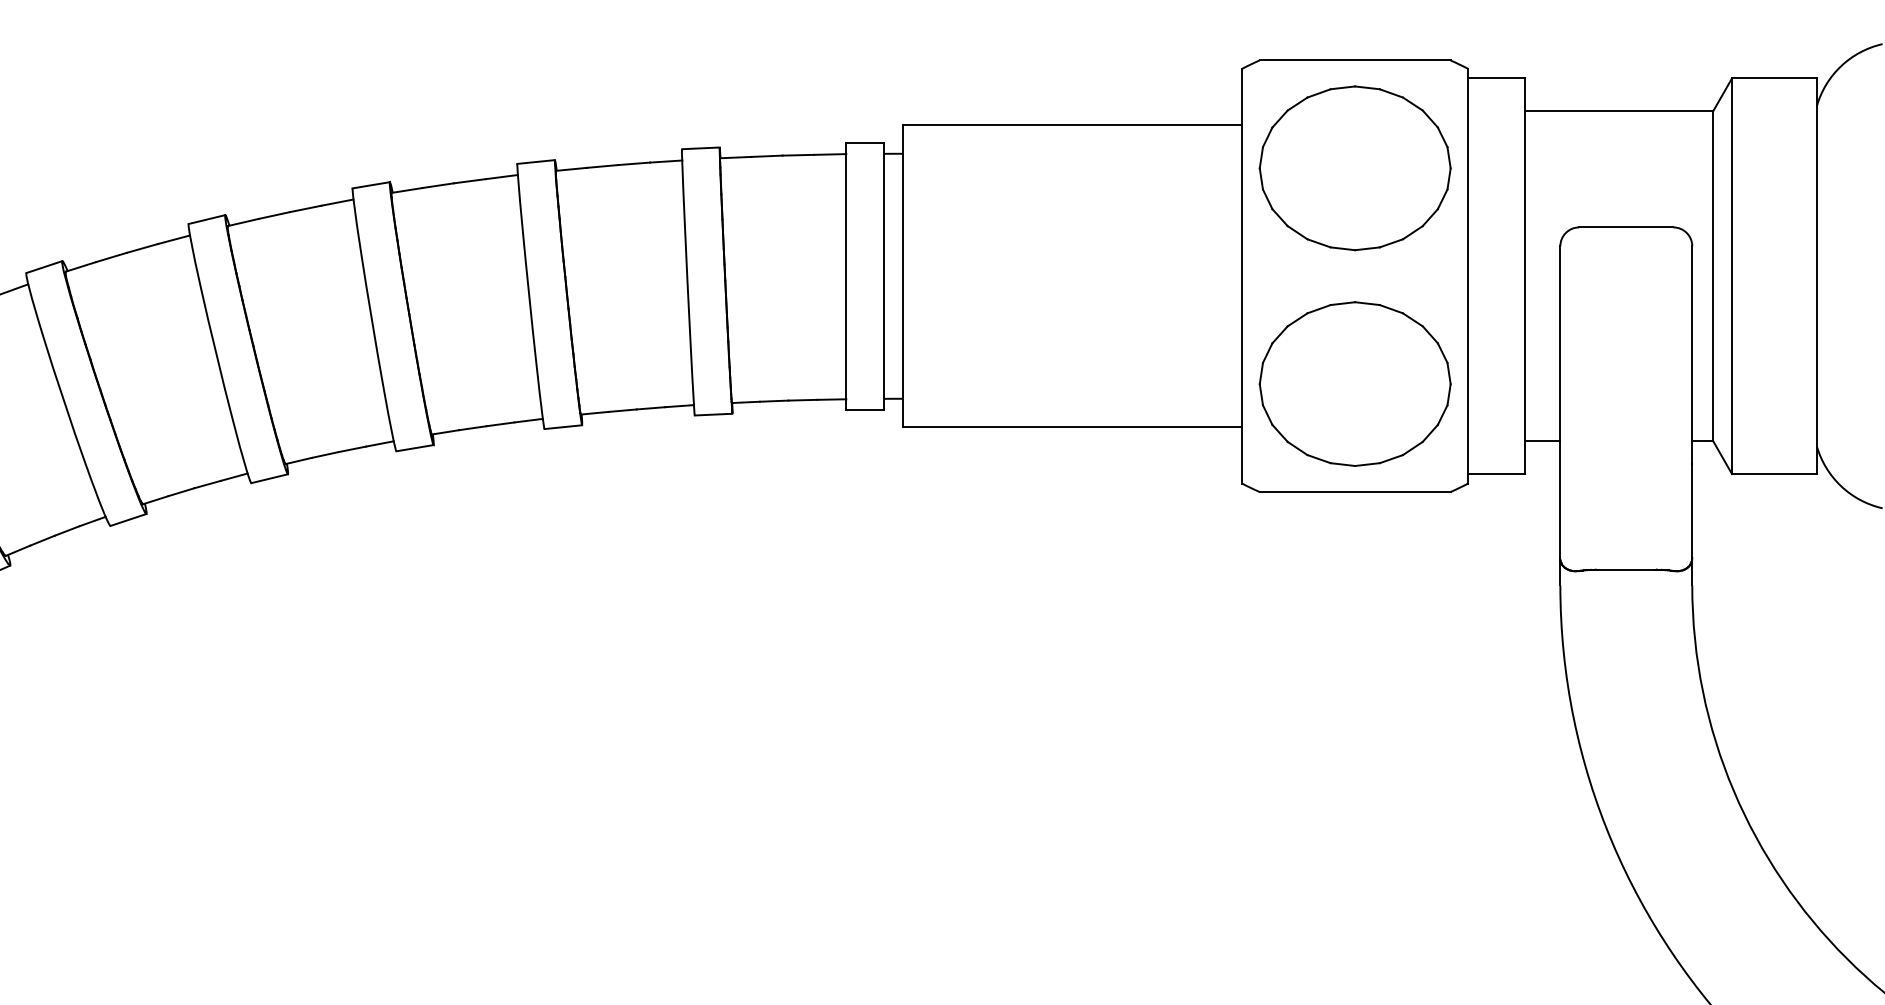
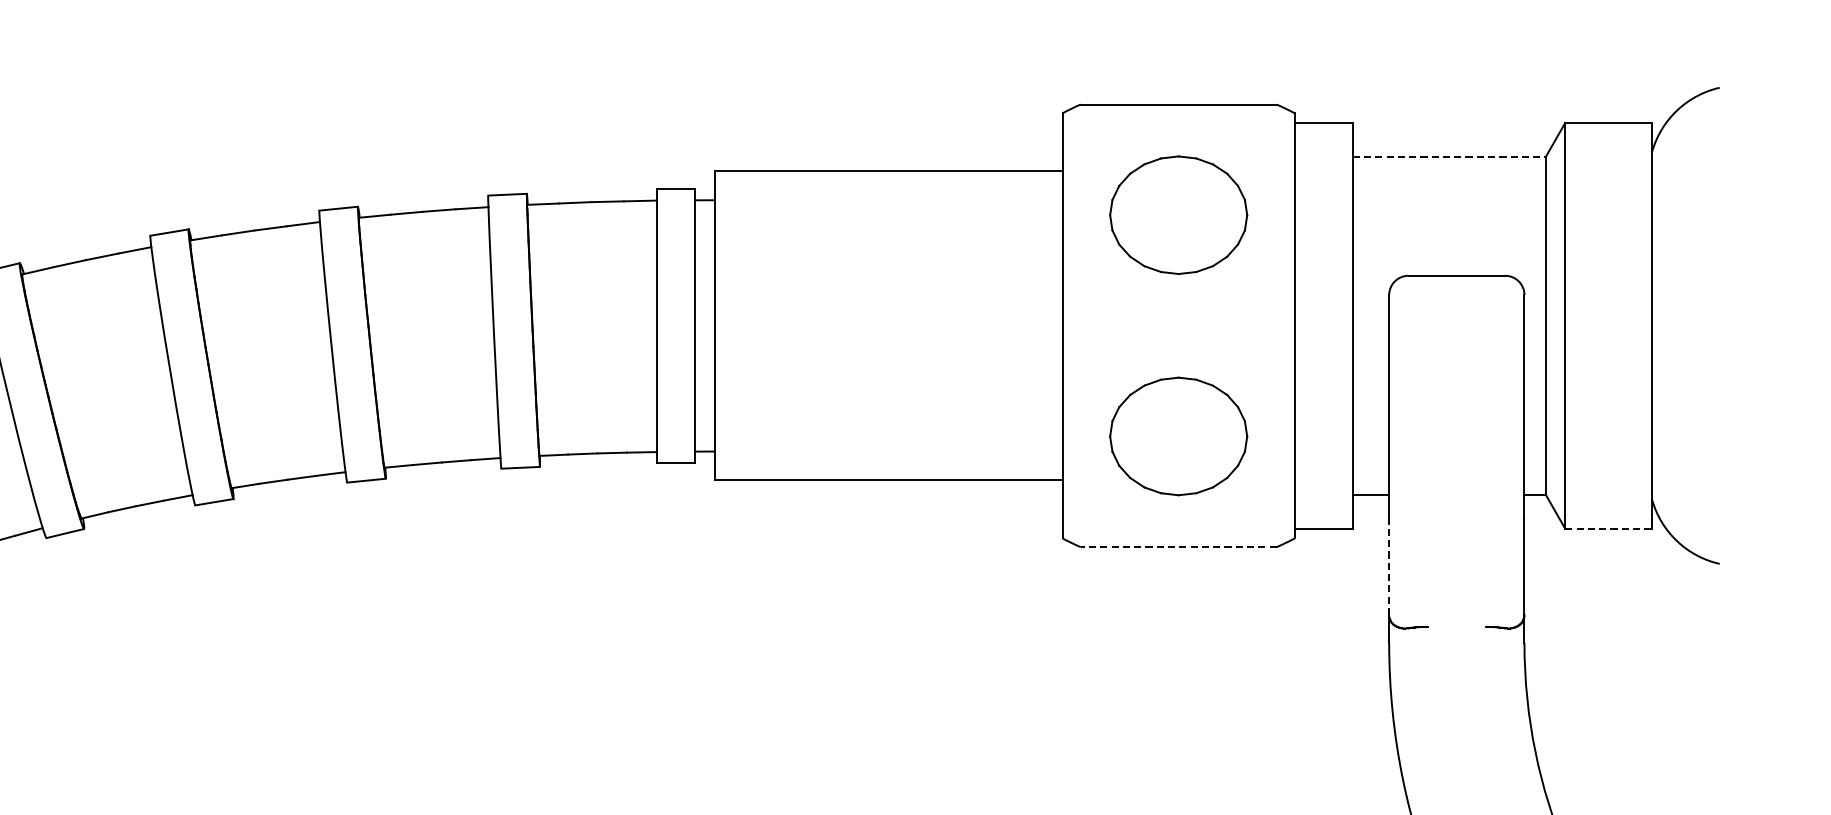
line: (1619, 111) -> (1449, 156), solid -> dashed
part: (1354, 168) -> (1178, 215), size x0.7
part: (1354, 383) -> (1178, 435), size x0.7
line: (1774, 474) -> (1608, 529), solid -> dashed
line: (1354, 492) -> (1178, 547), solid -> dashed
line: (1560, 510) -> (1389, 566), solid -> dashed
line: (1626, 569) -> (1457, 626), removed

